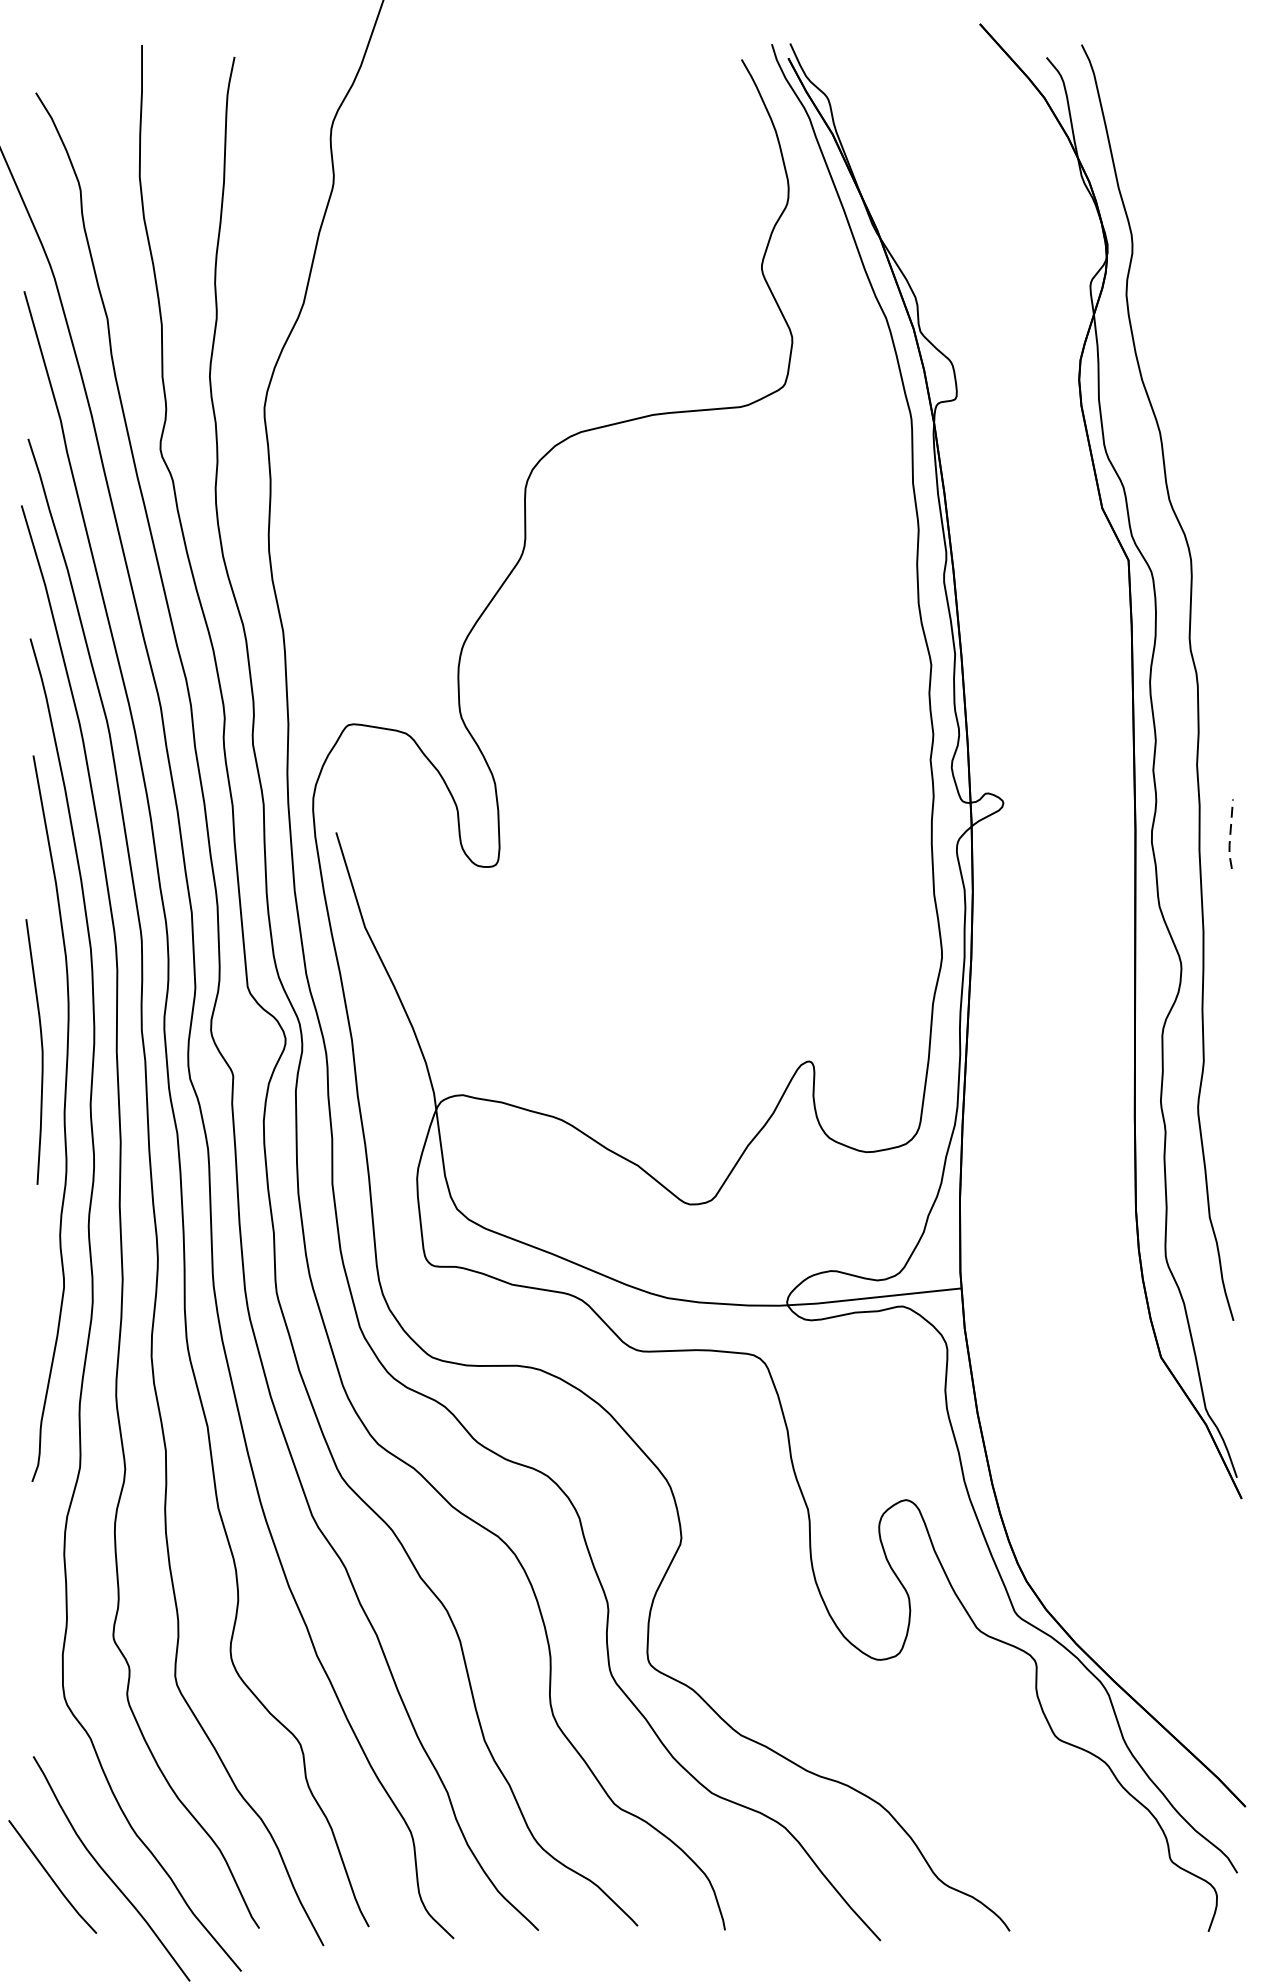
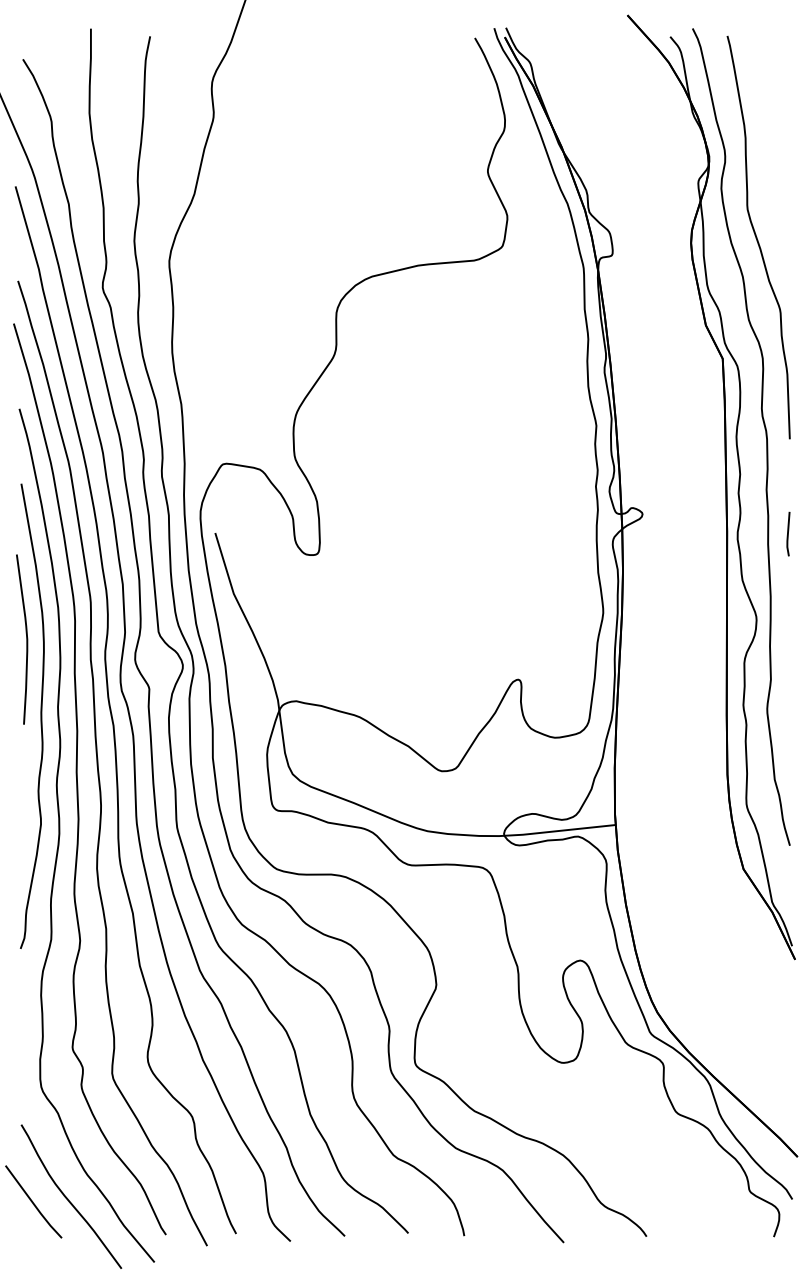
curve: (1182, 371) -> (757, 237), added
line: (1229, 836) -> (787, 535), dashed -> solid
curve: (41, 1051) -> (26, 639), moved

